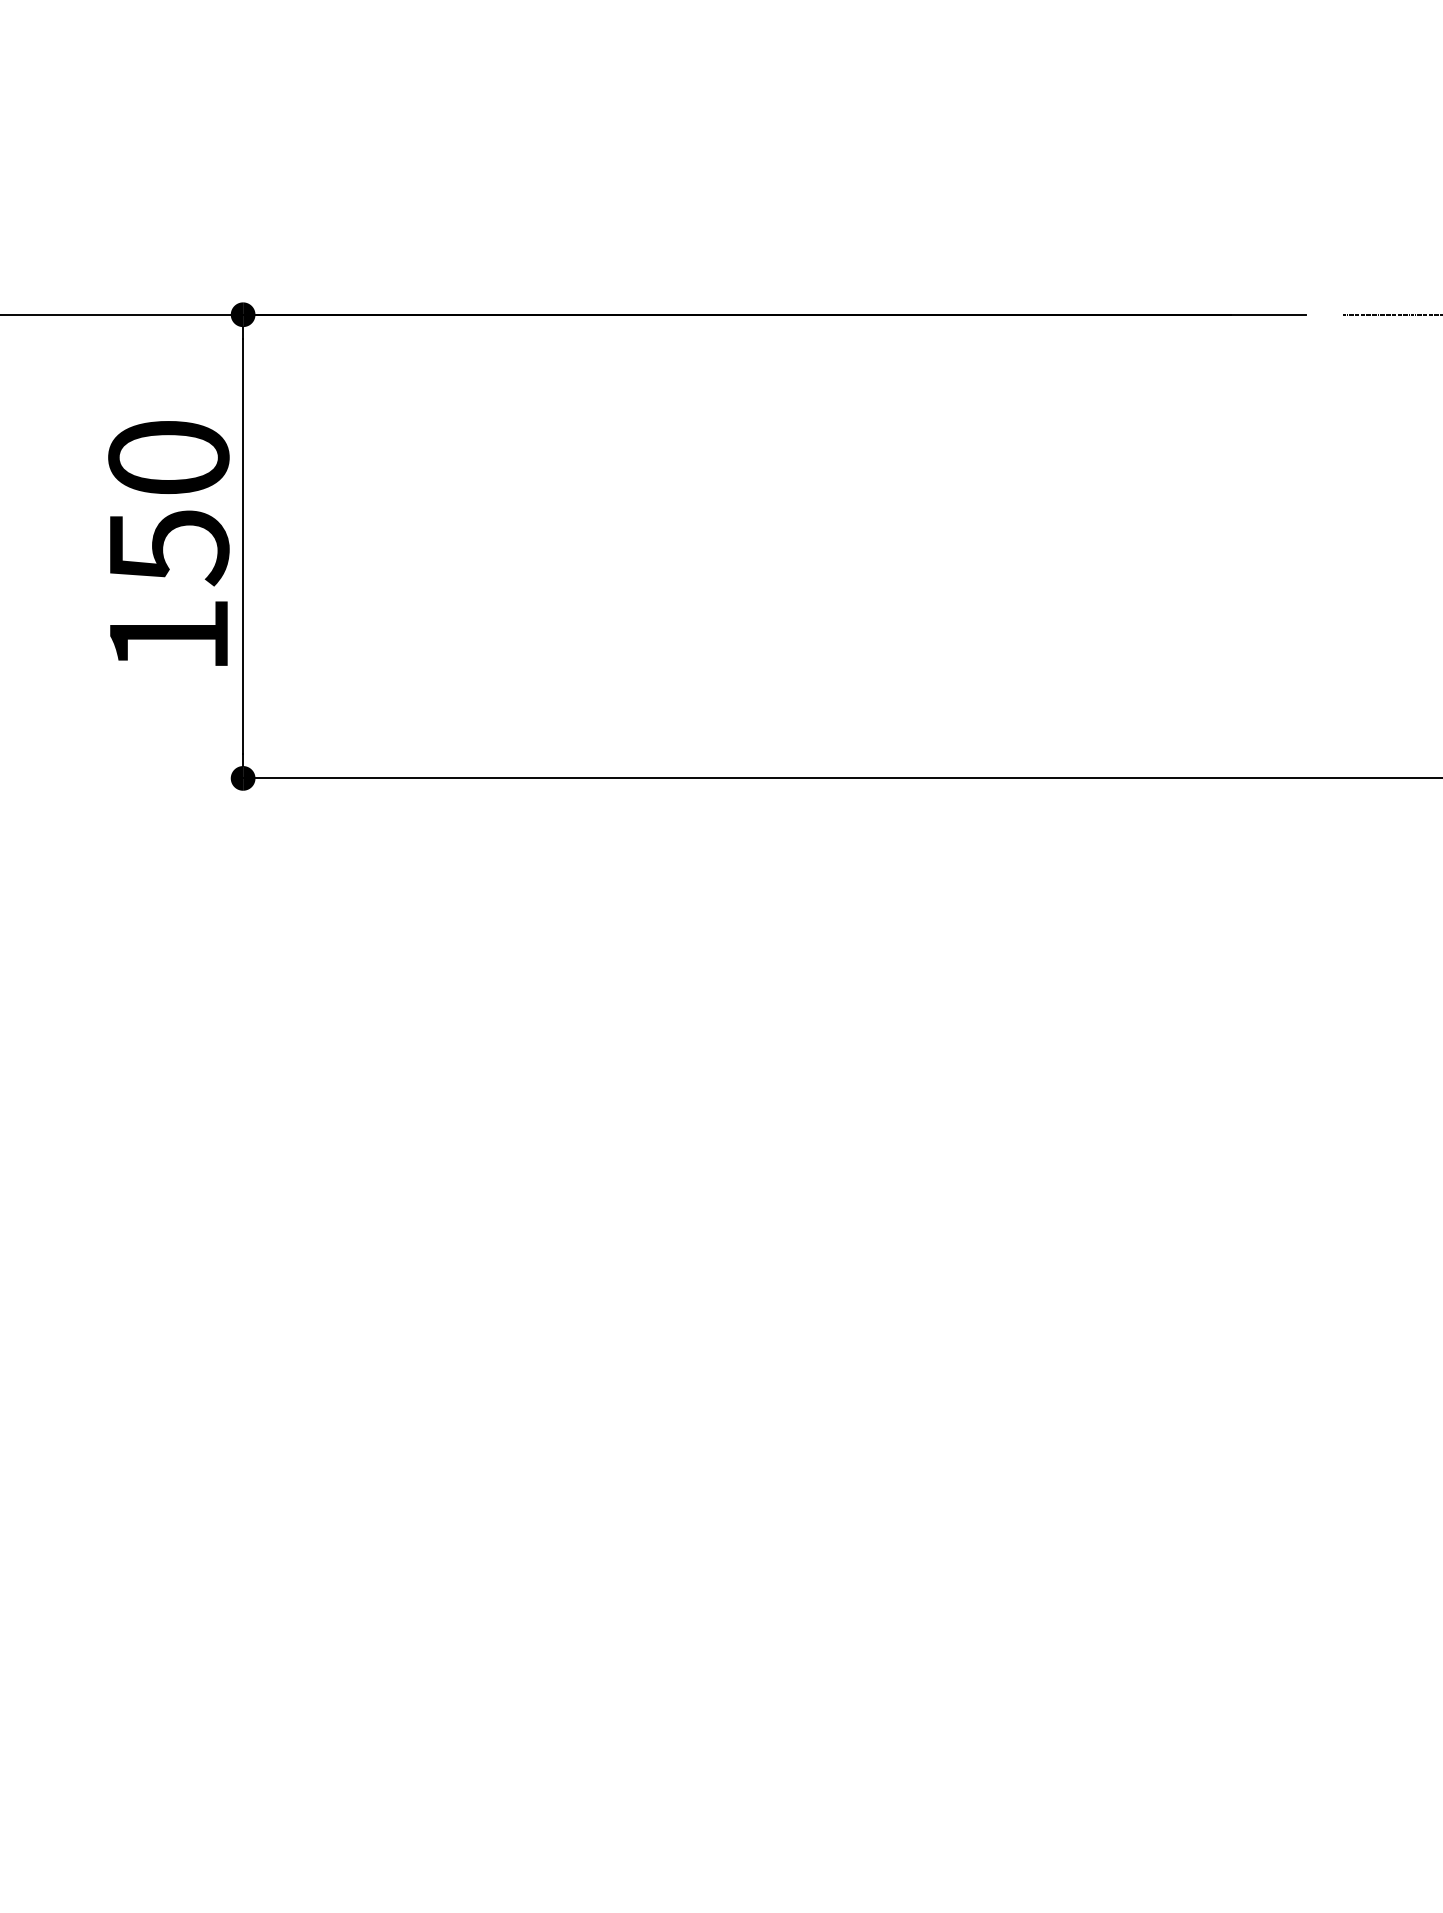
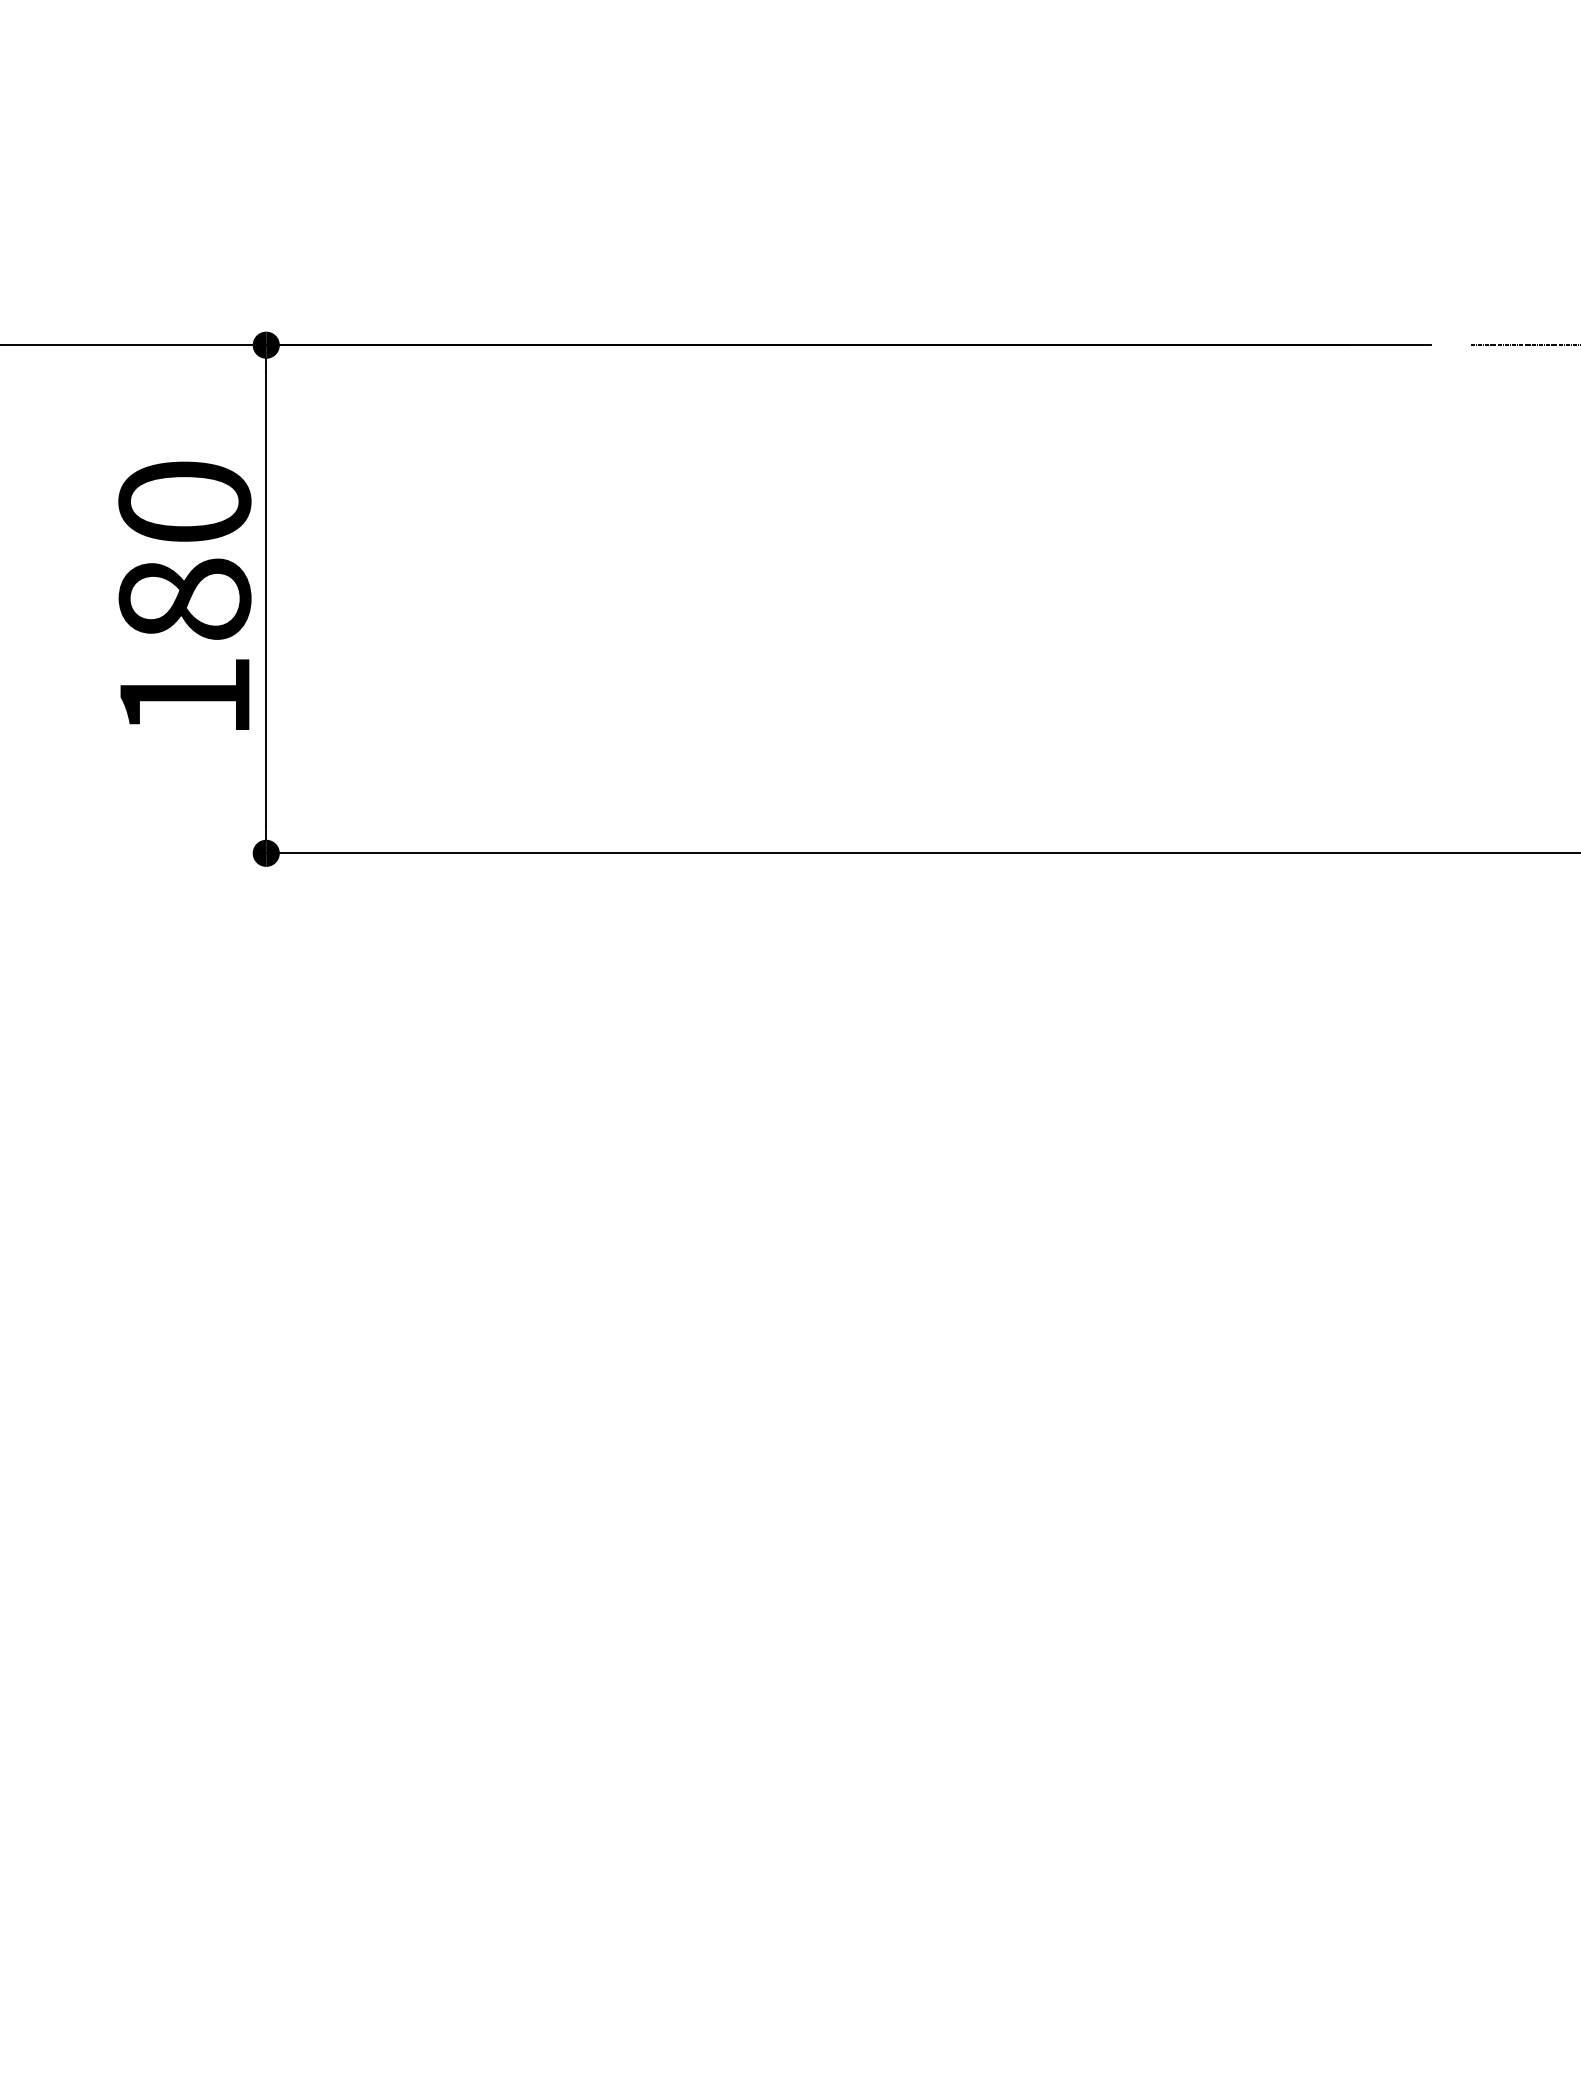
text: (168, 547) -> (184, 600), 150 -> 180

